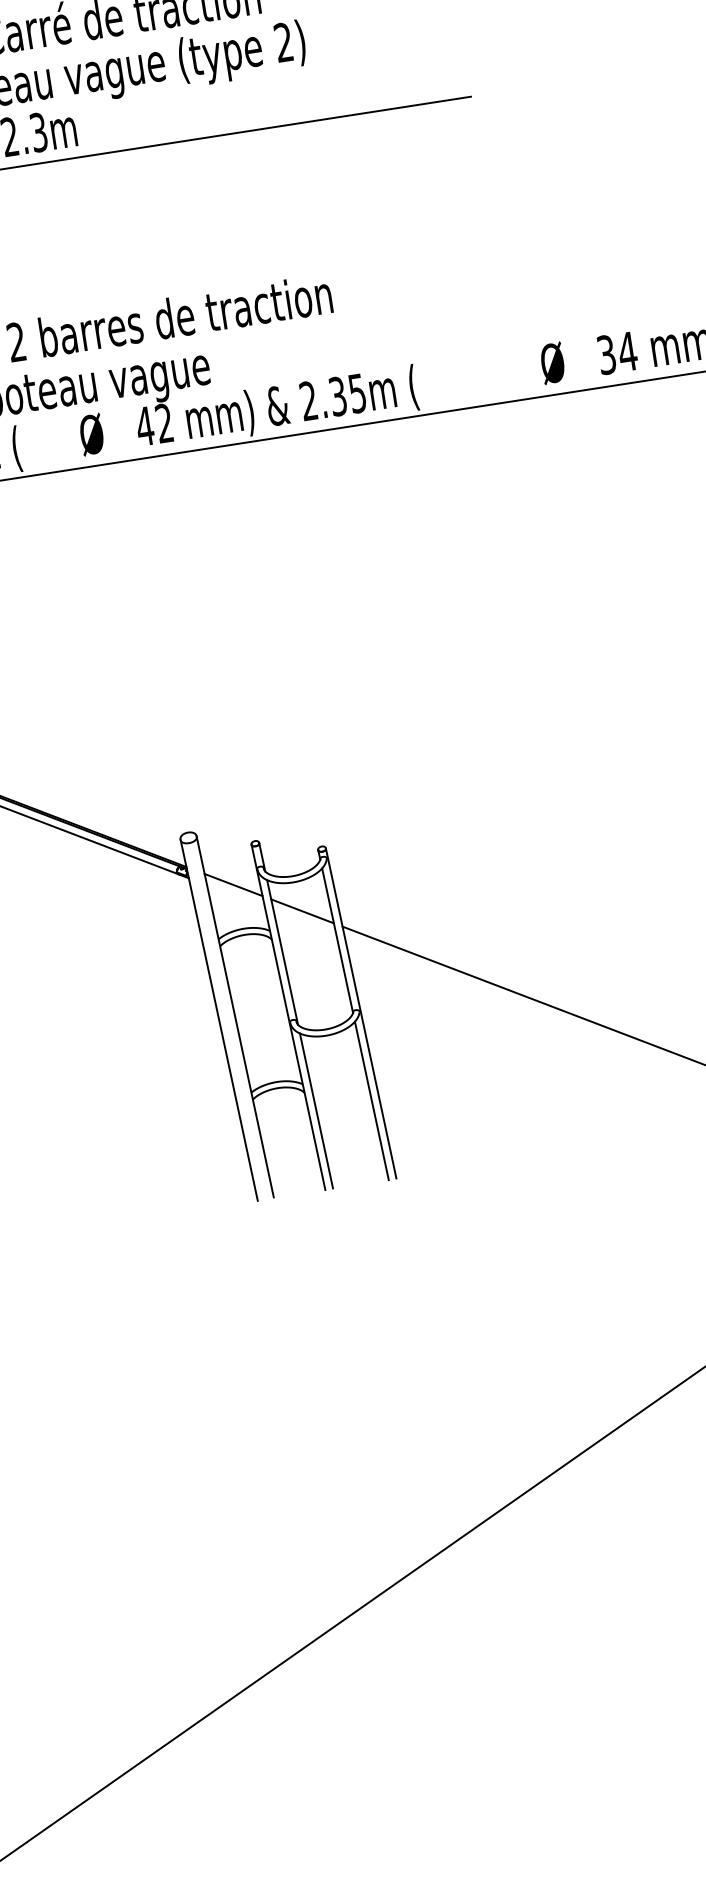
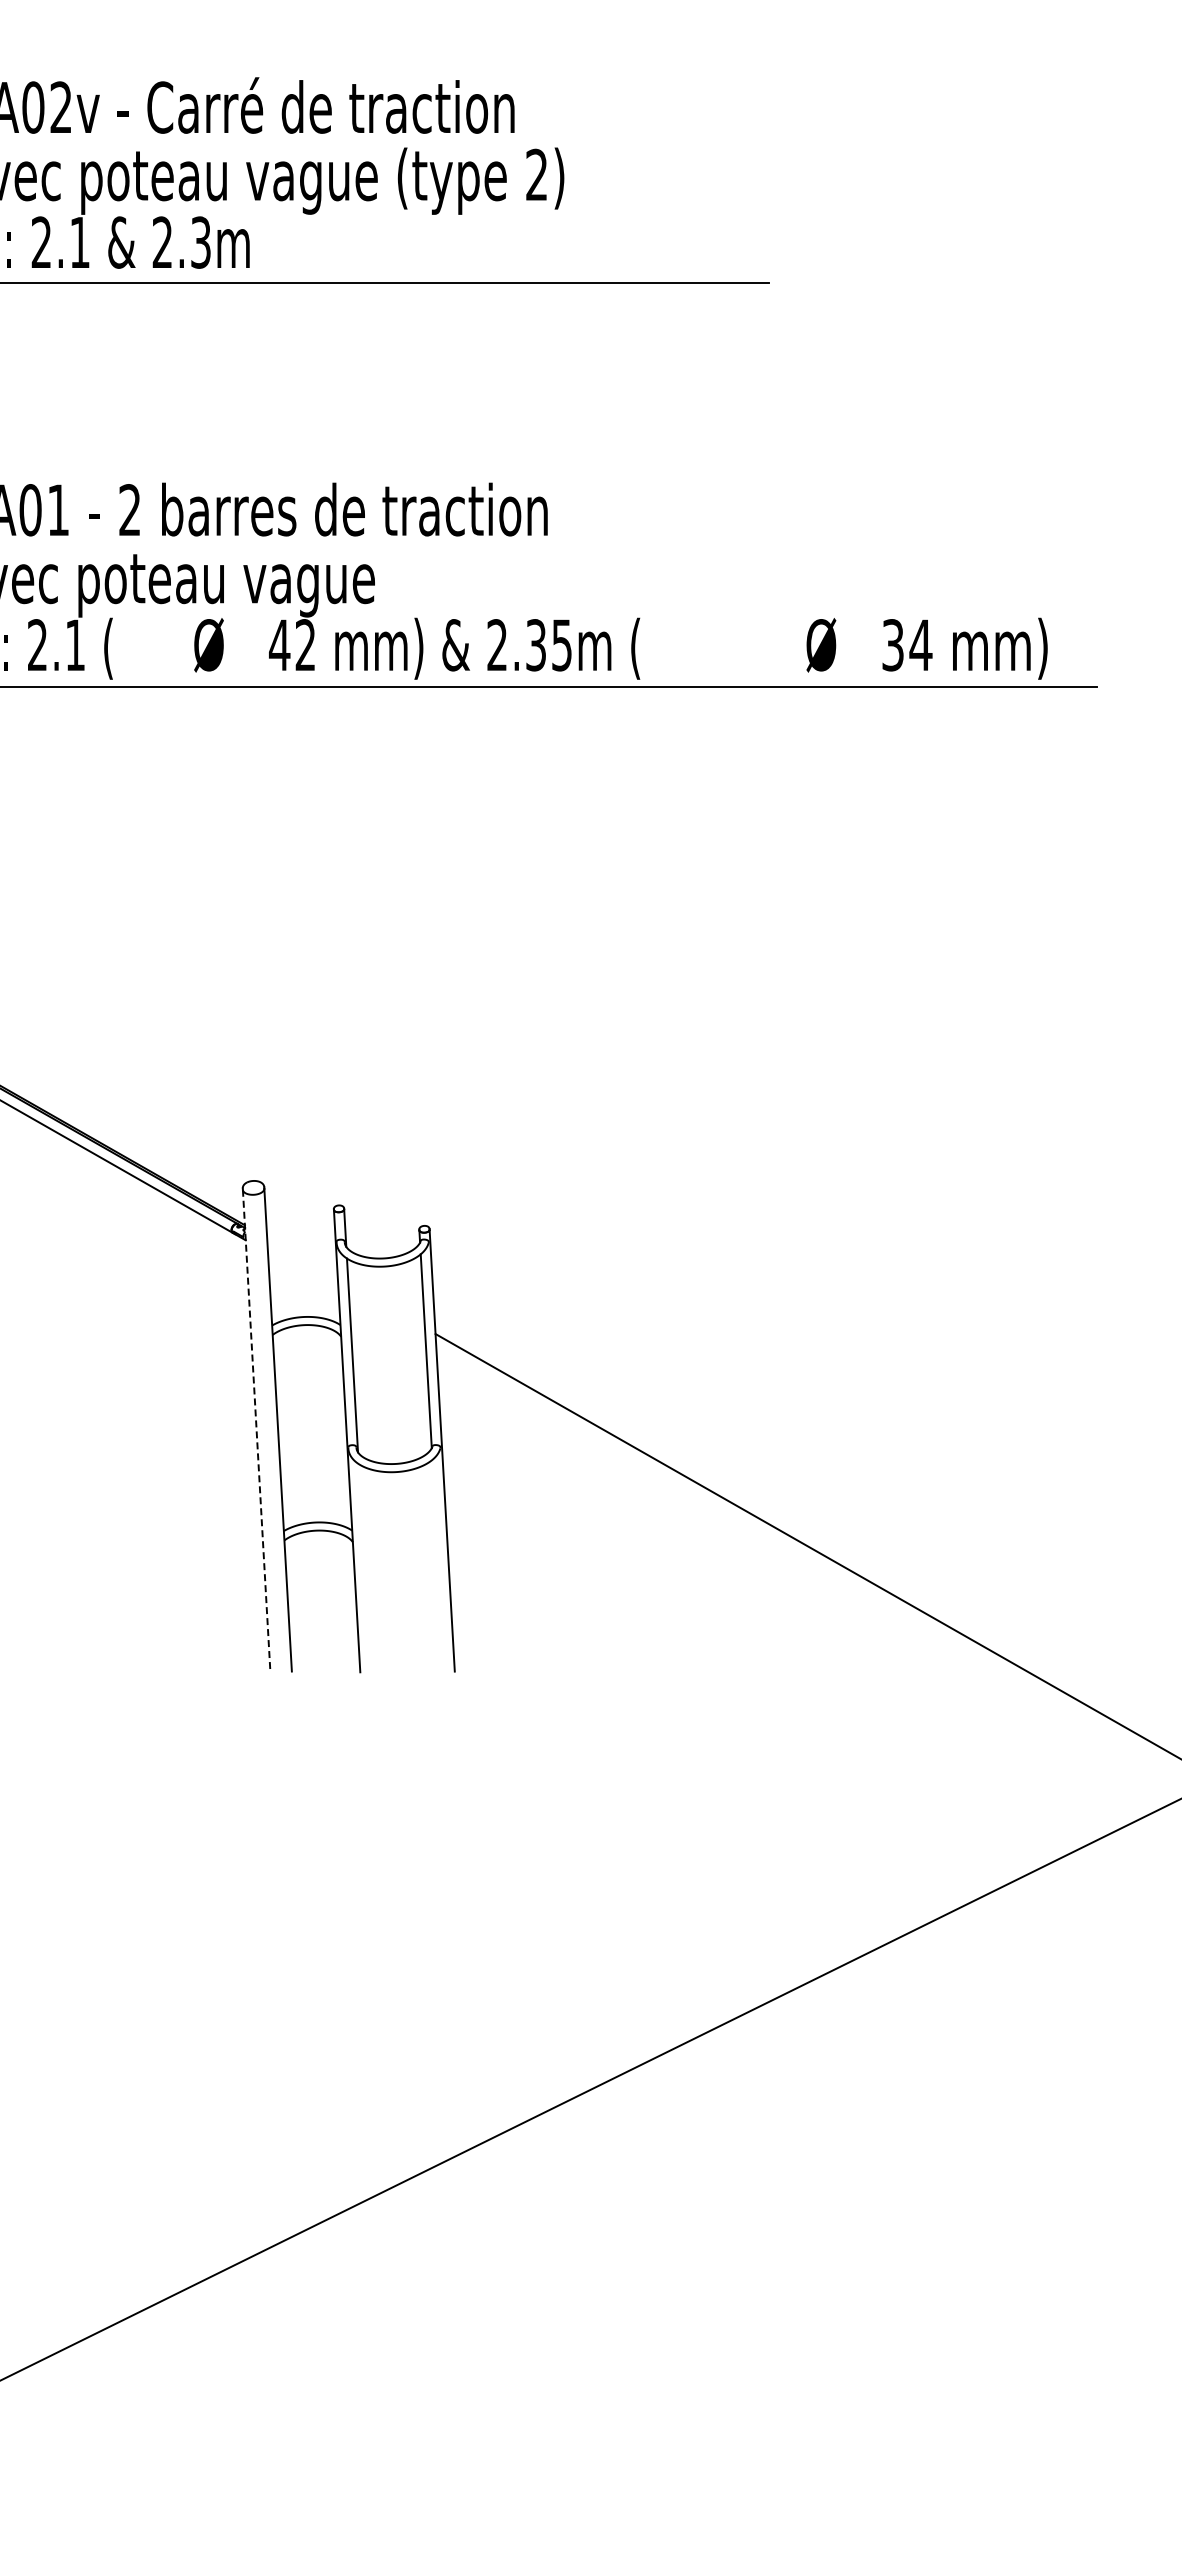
line: (233, 884) -> (302, 1257), removed
line: (302, 910) -> (386, 1305), removed
line: (219, 1020) -> (256, 1431), solid -> dashed
line: (371, 1100) -> (438, 1565), removed
line: (316, 1110) -> (364, 1567), removed

